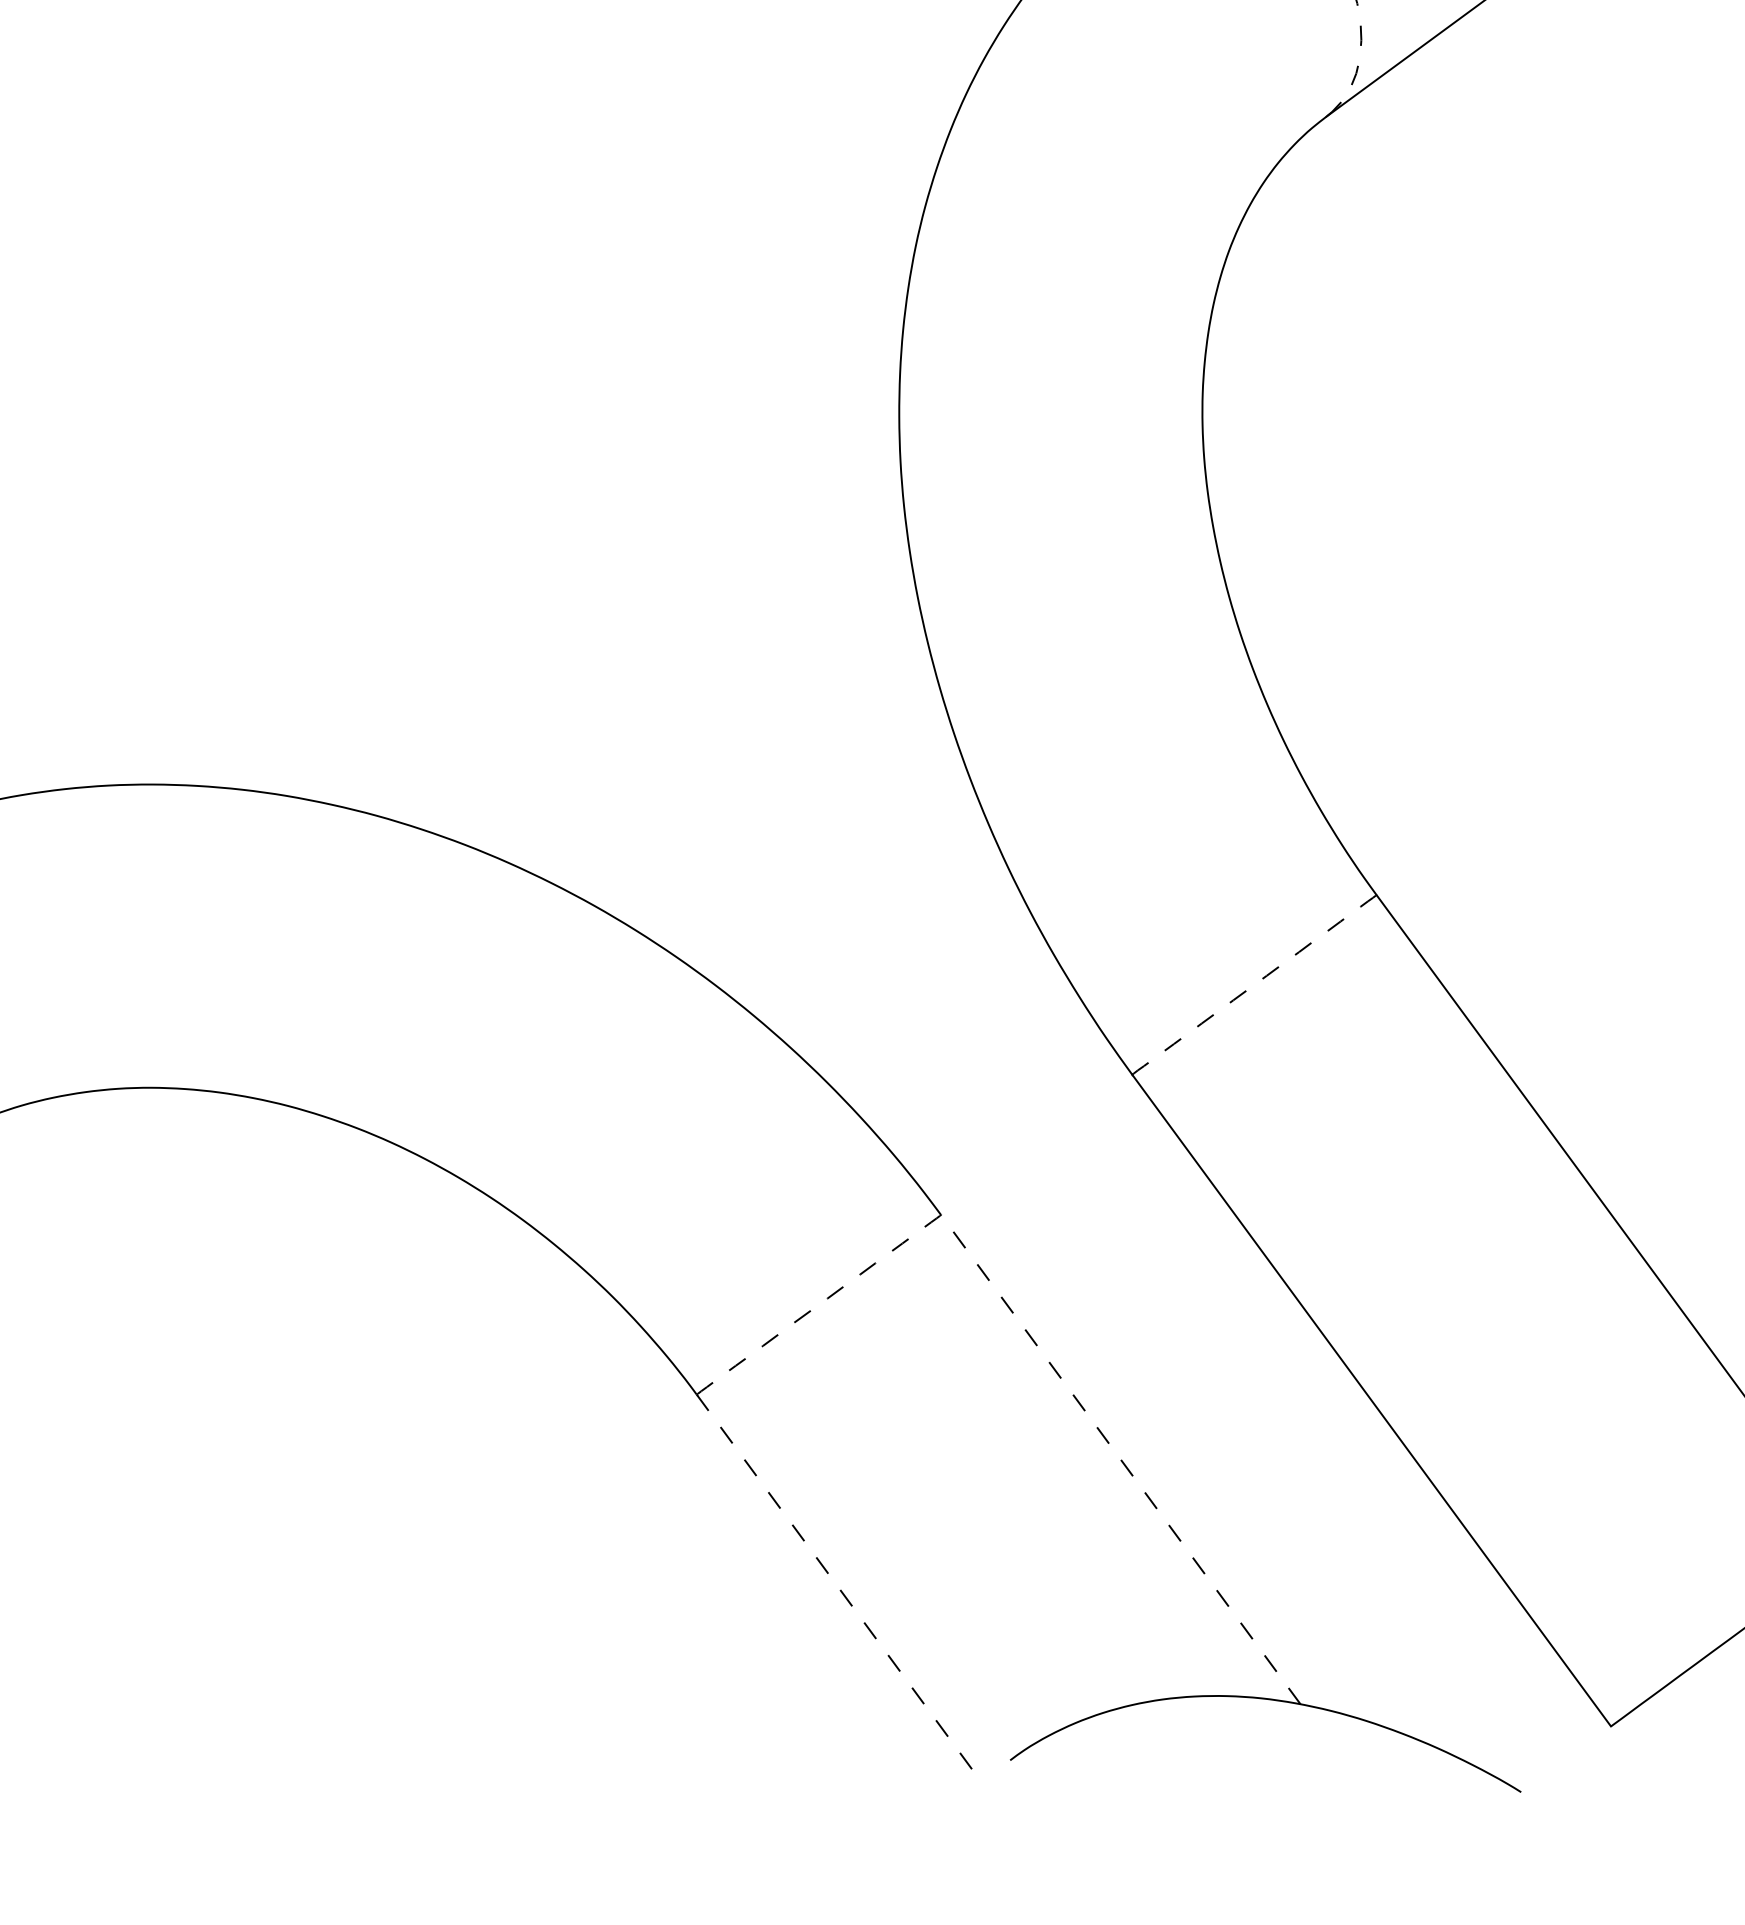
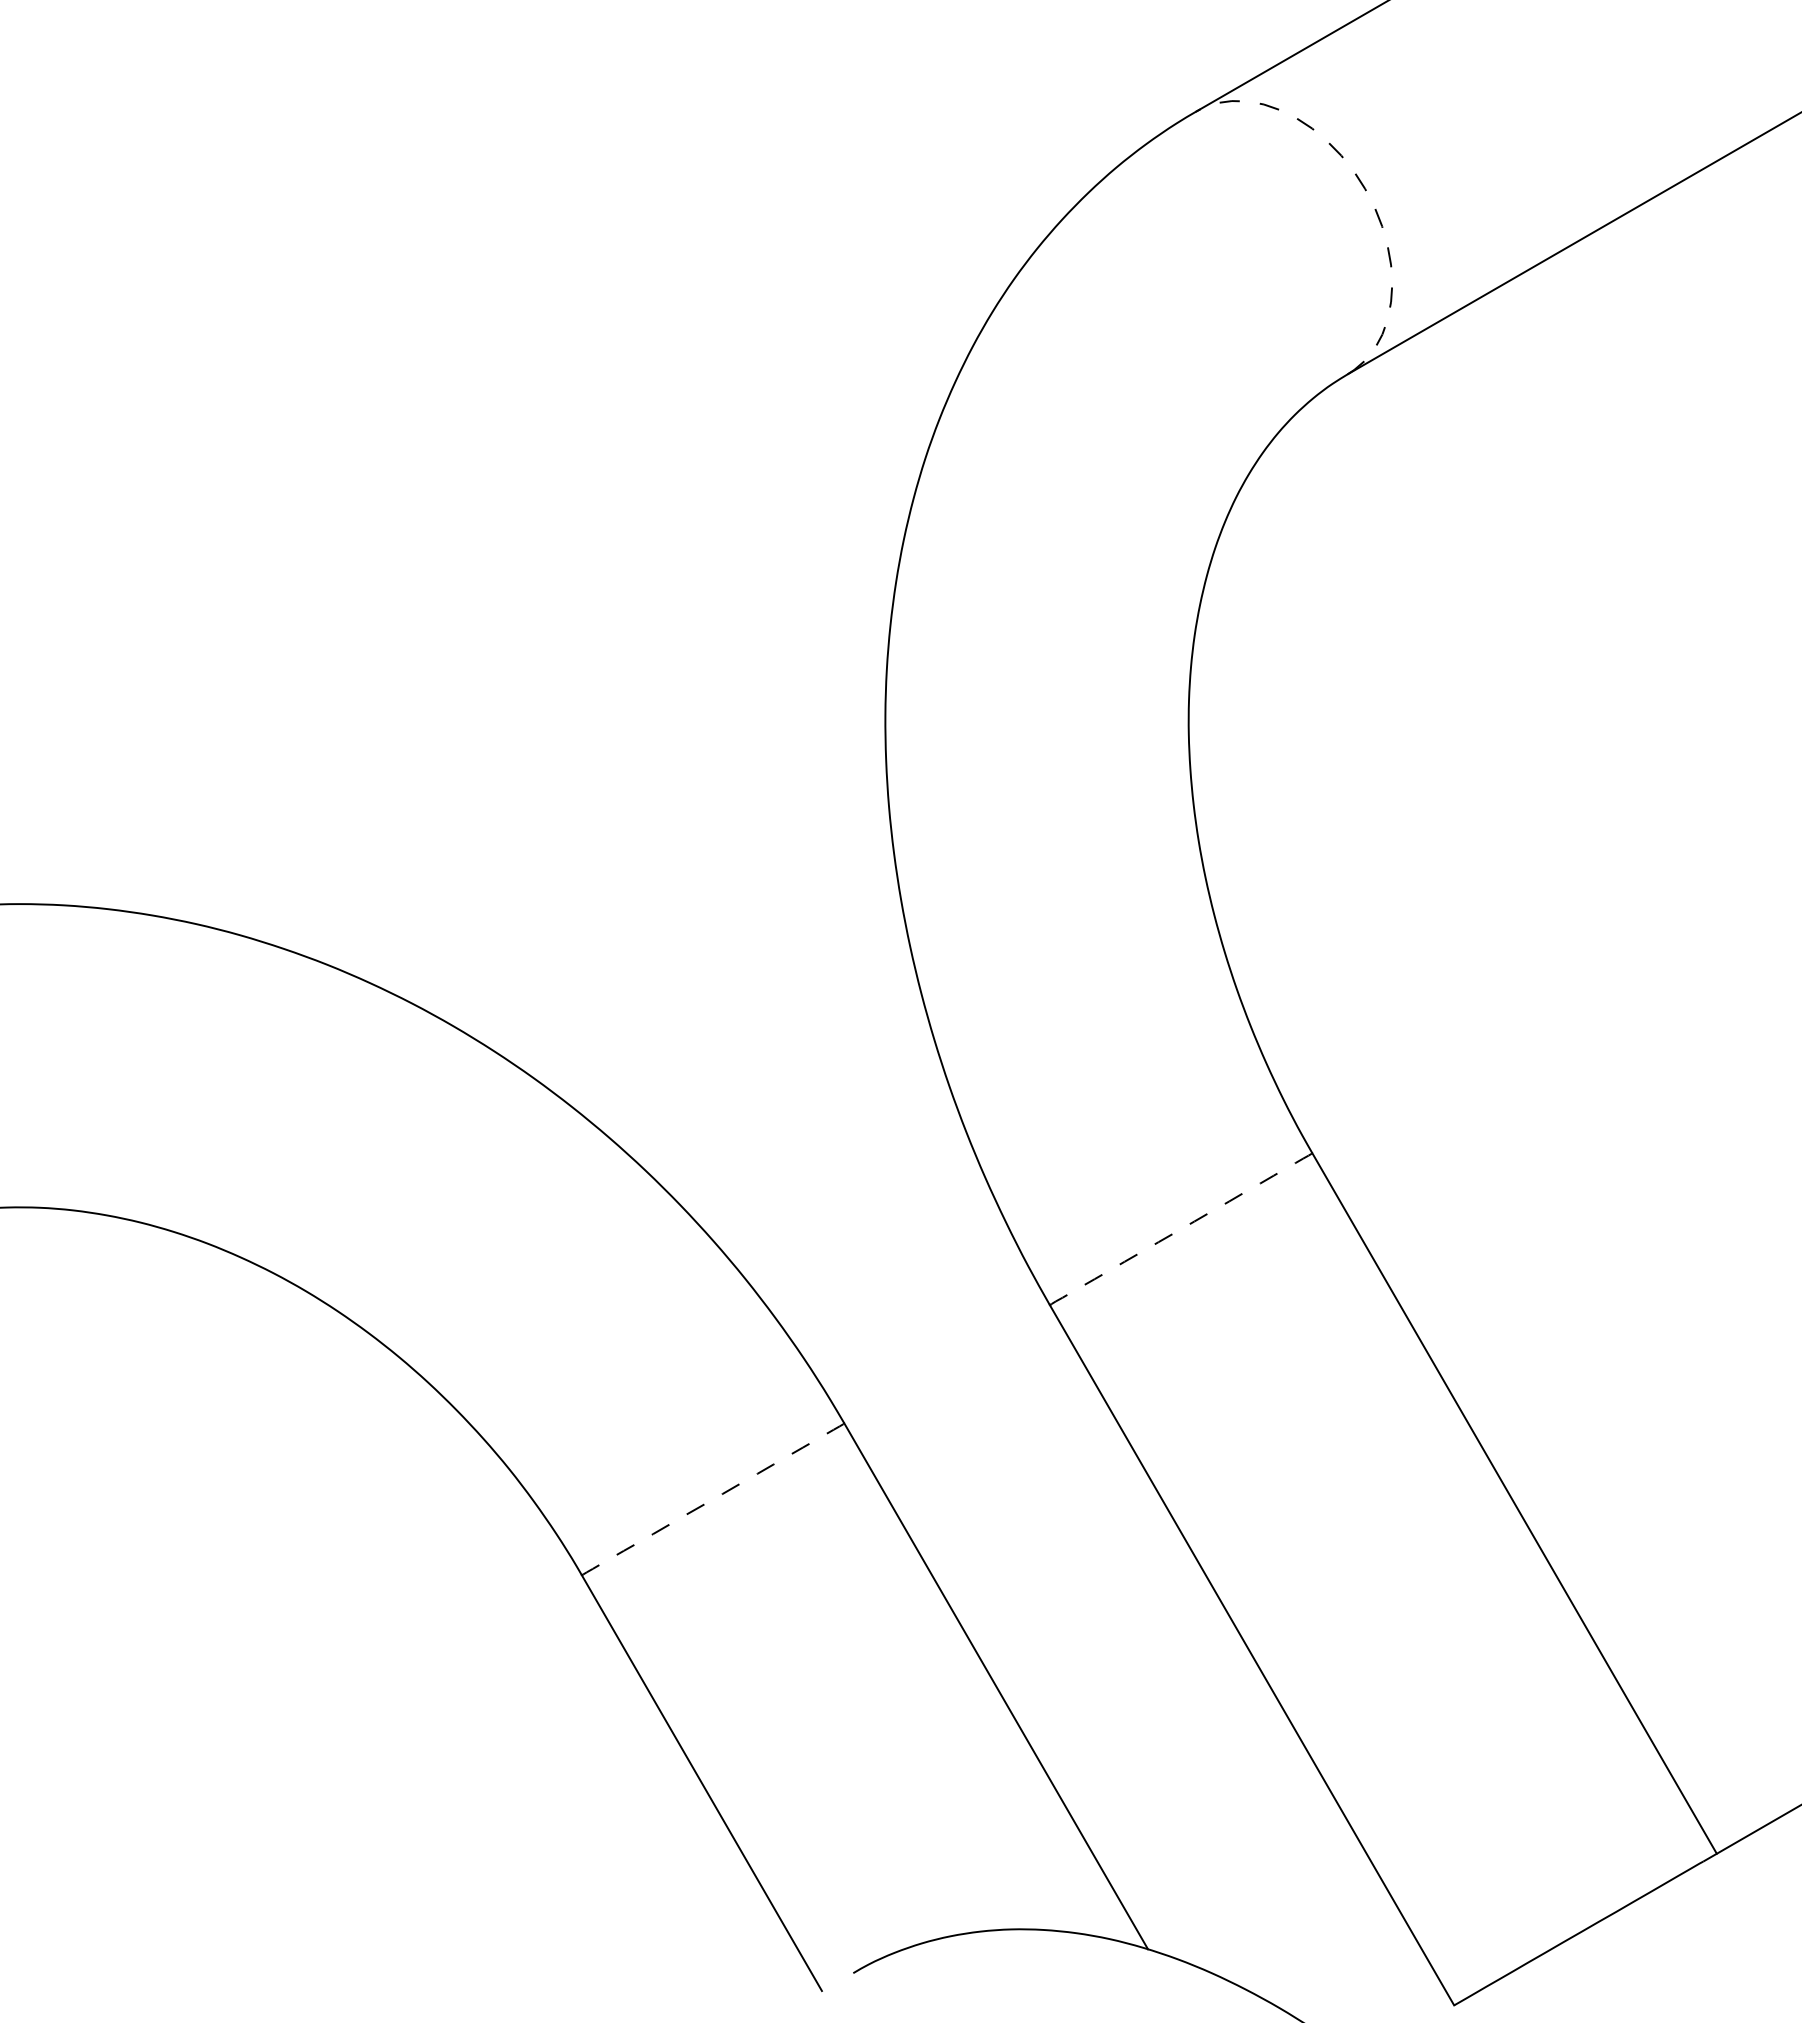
line: (1121, 1459) -> (996, 1686), dashed -> solid
line: (839, 1588) -> (702, 1783), dashed -> solid

